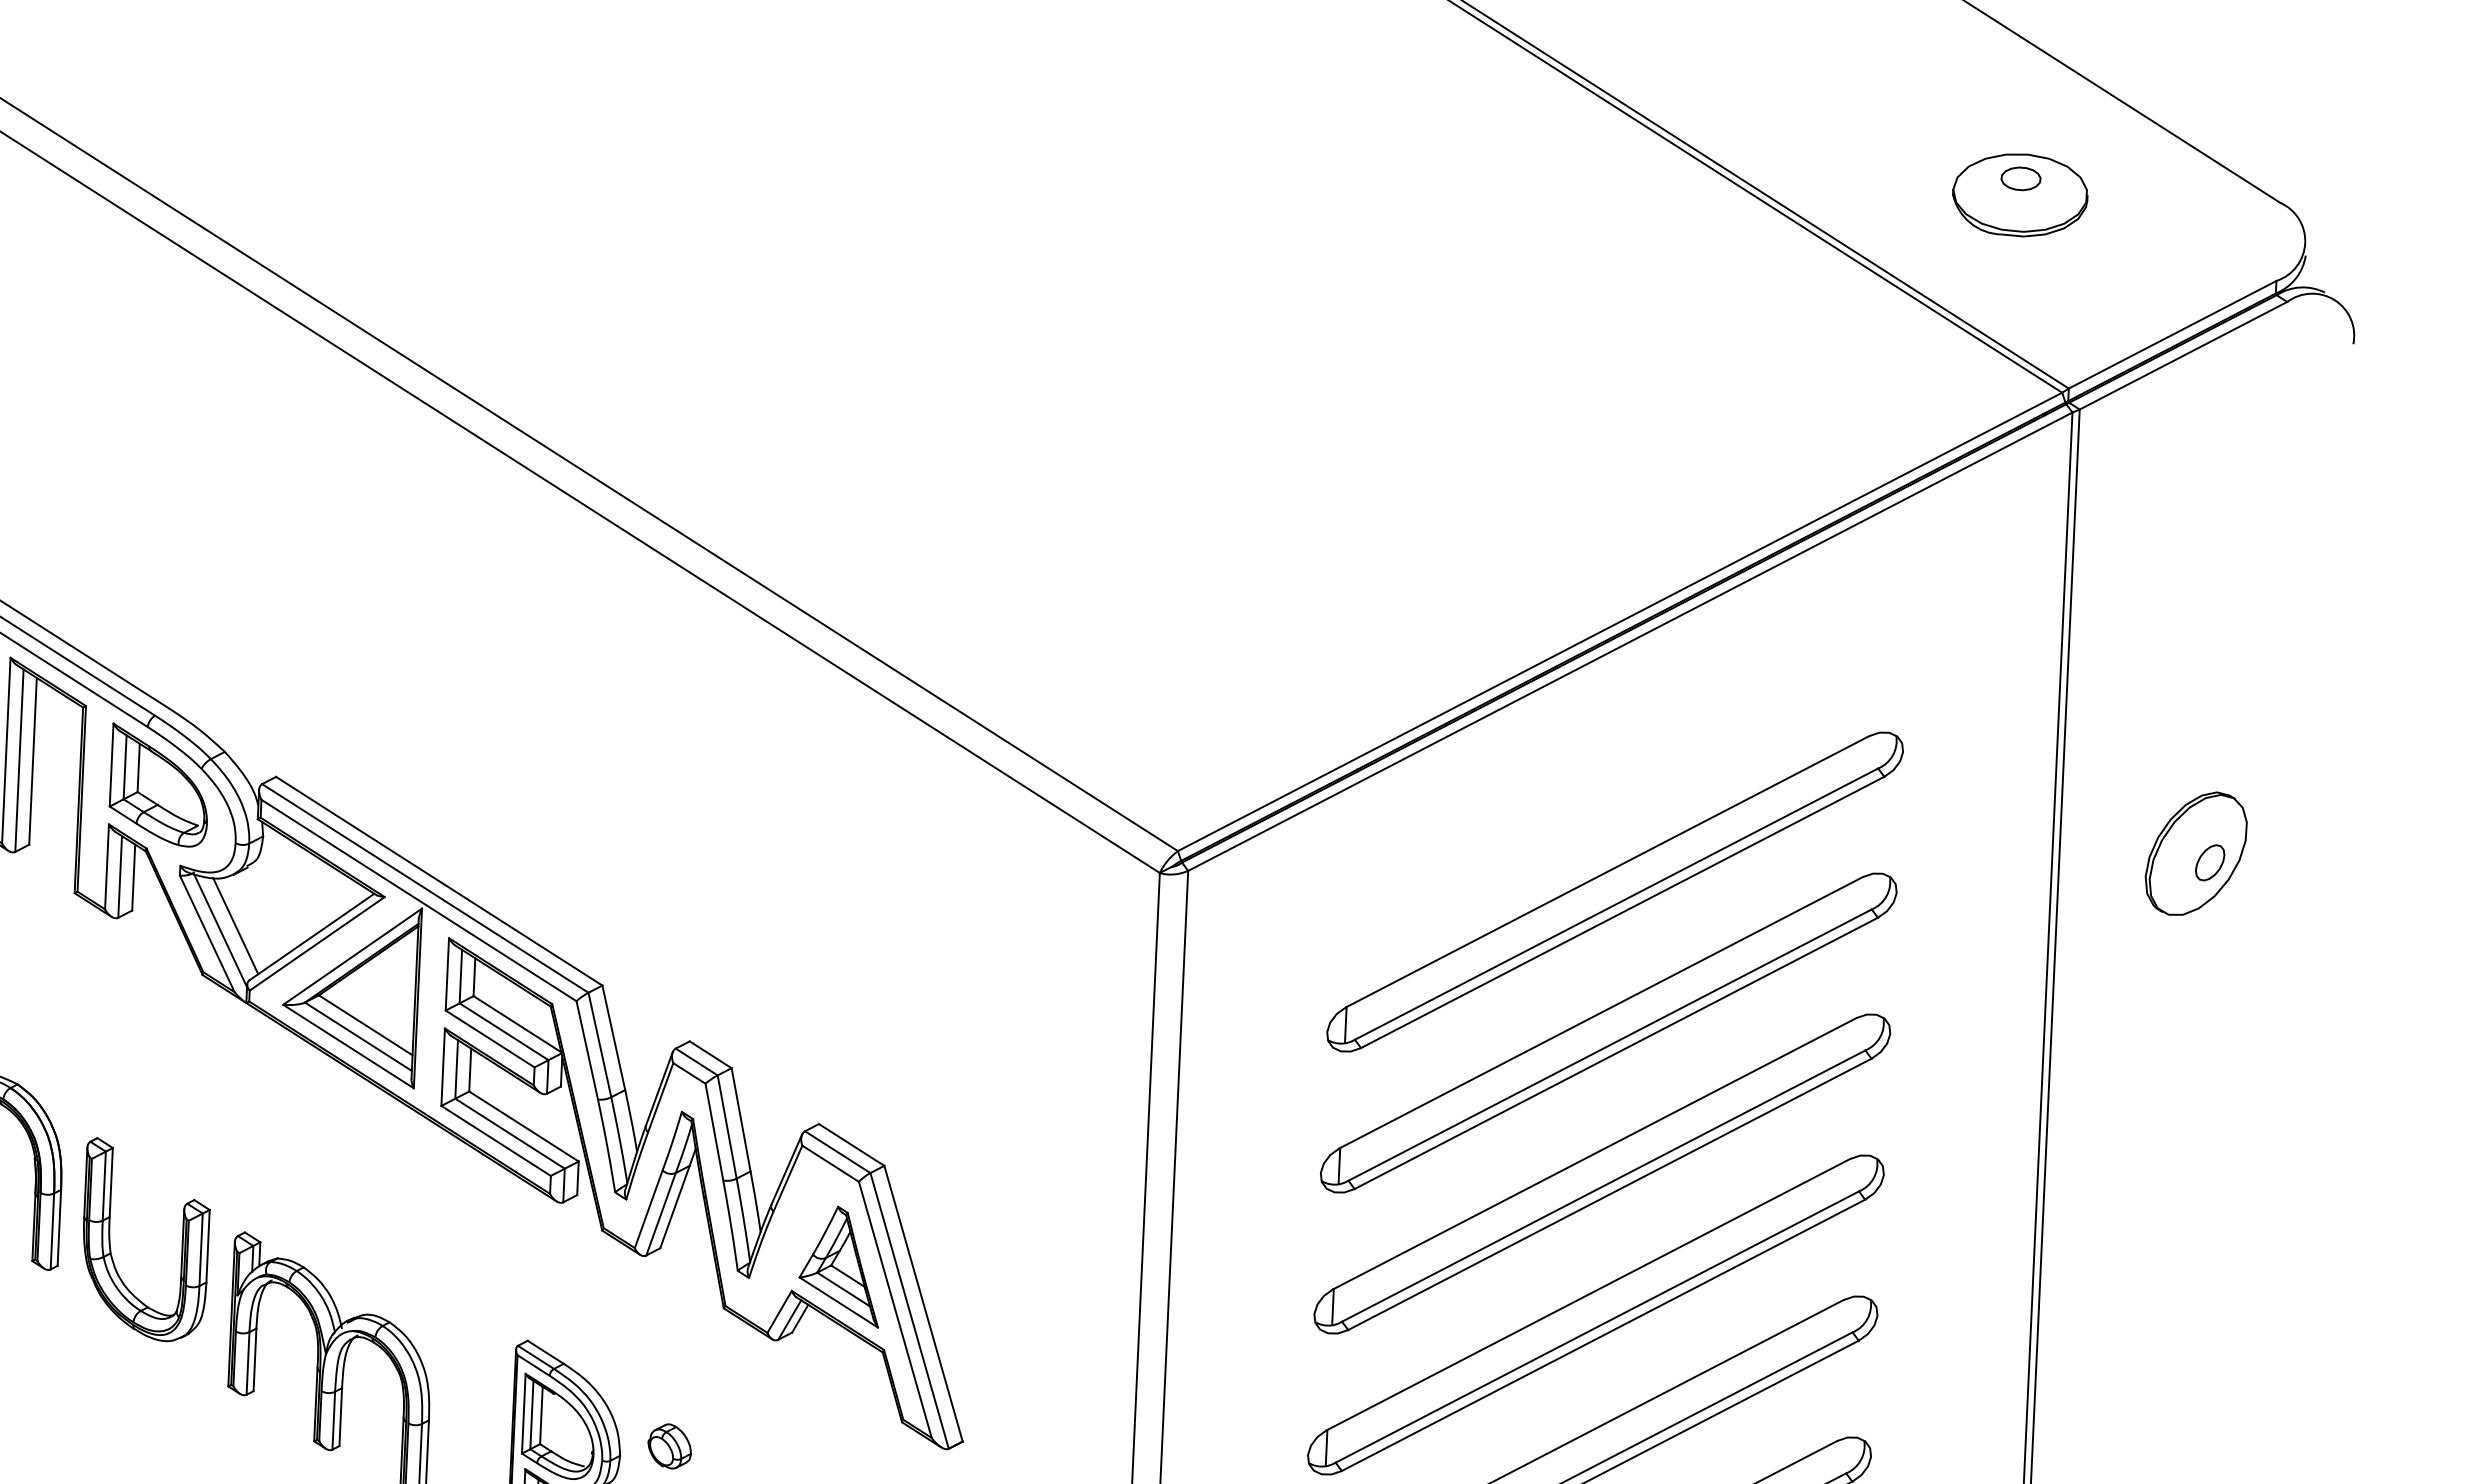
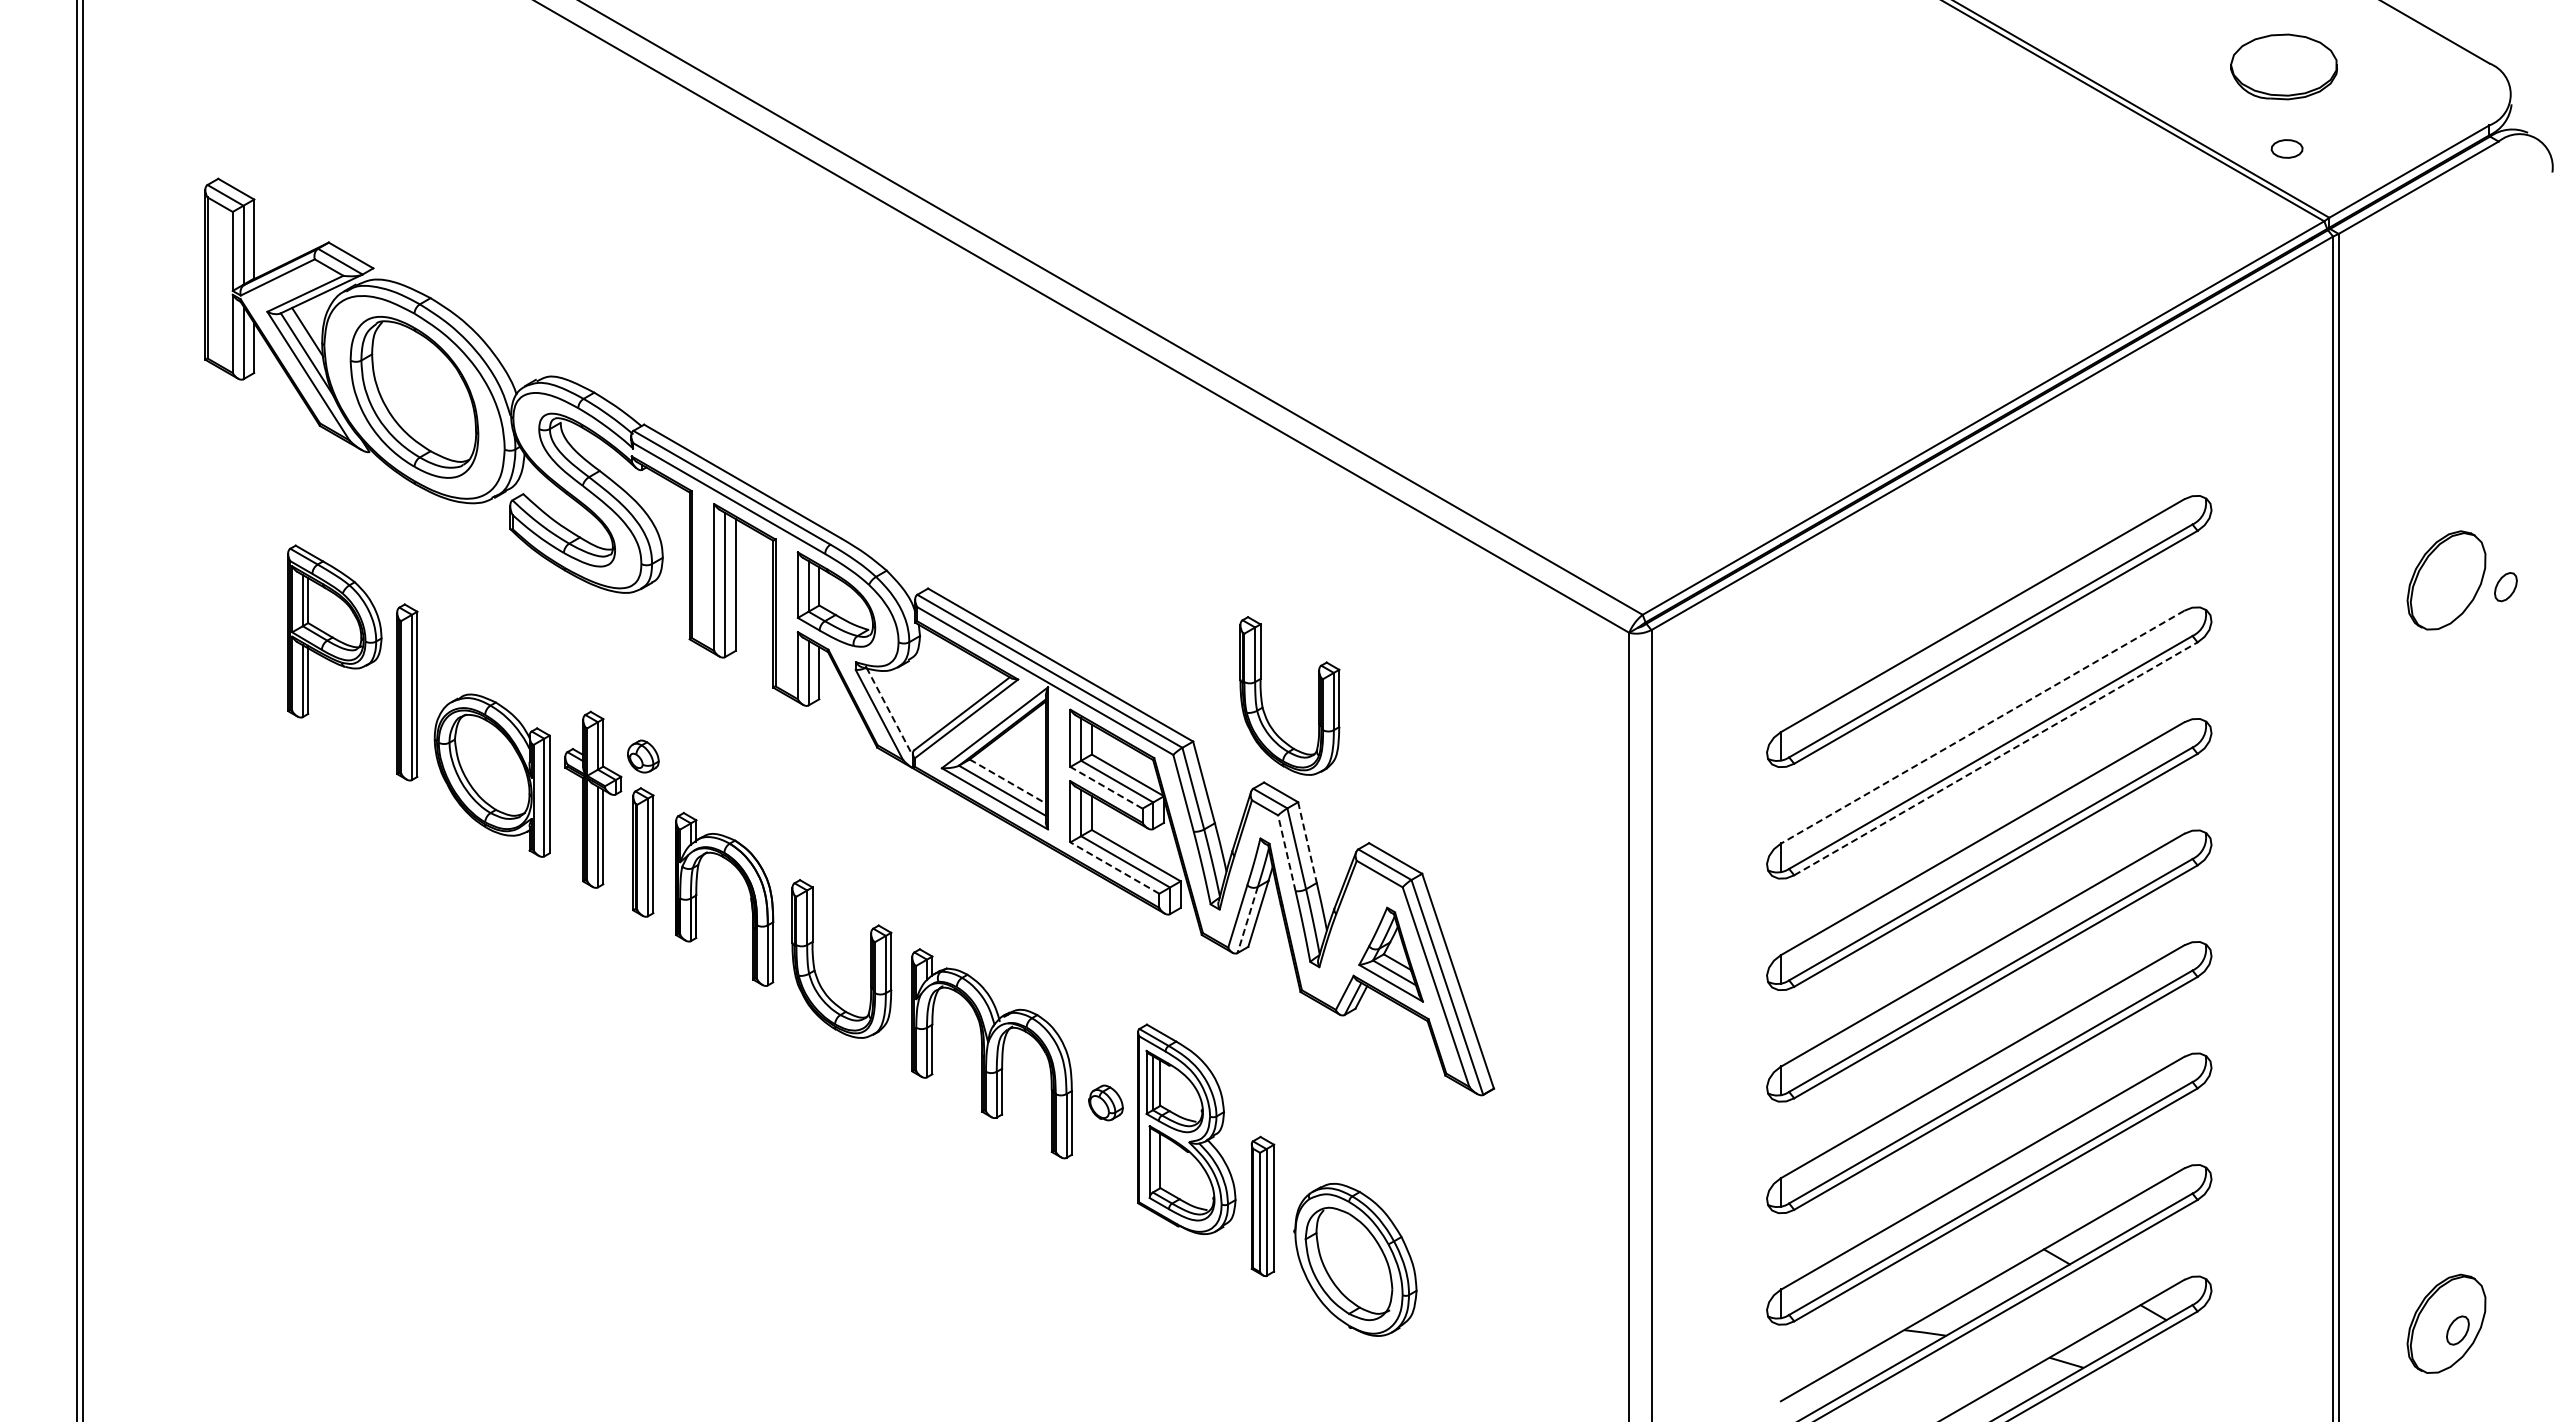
part: (2020, 178) -> (2286, 148), moved
part: (2209, 863) -> (2505, 587), moved
line: (235, 925) -> (901, 707), removed
line: (220, 930) -> (889, 711), solid -> dashed
part: (692, 933) -> (1262, 697), added
line: (1601, 1013) -> (1982, 727), solid -> dashed
line: (365, 1025) -> (1007, 781), solid -> dashed
line: (490, 1038) -> (1106, 787), solid -> dashed
line: (1615, 1052) -> (1995, 758), solid -> dashed
line: (741, 1120) -> (1307, 843), solid -> dashed
line: (713, 1132) -> (1286, 853), solid -> dashed
line: (495, 1140) -> (1114, 867), solid -> dashed
line: (660, 1214) -> (1247, 920), solid -> dashed
part: (669, 1445) -> (1105, 1102), moved

